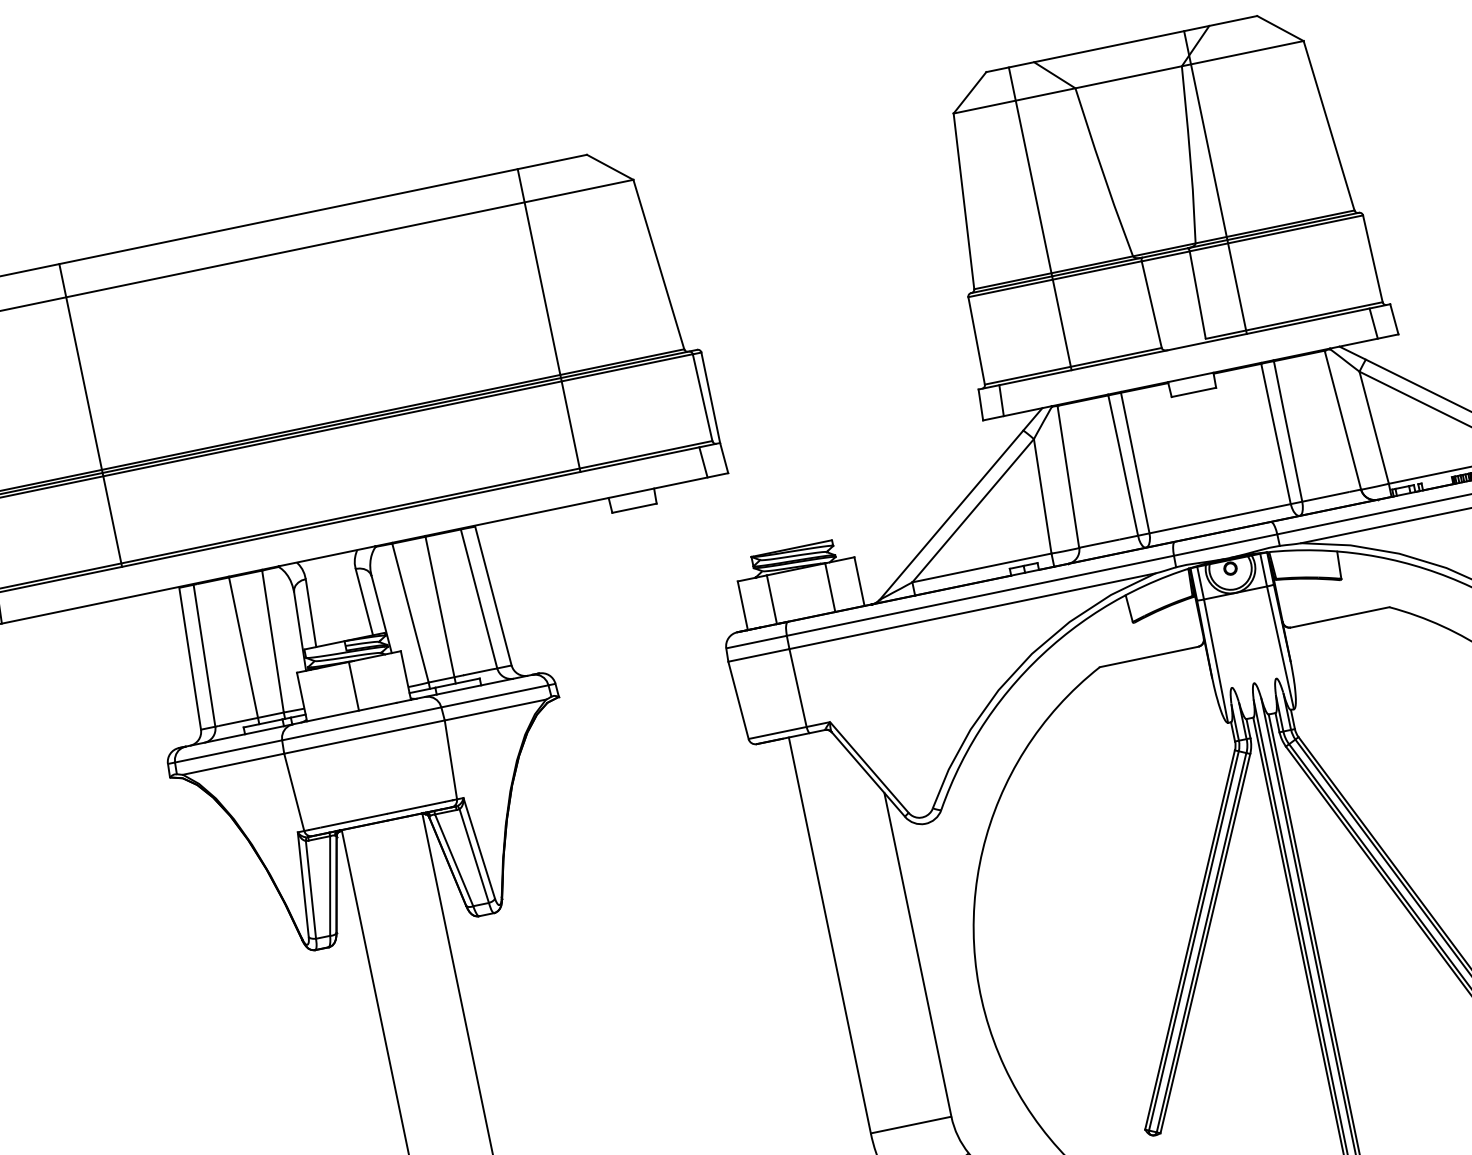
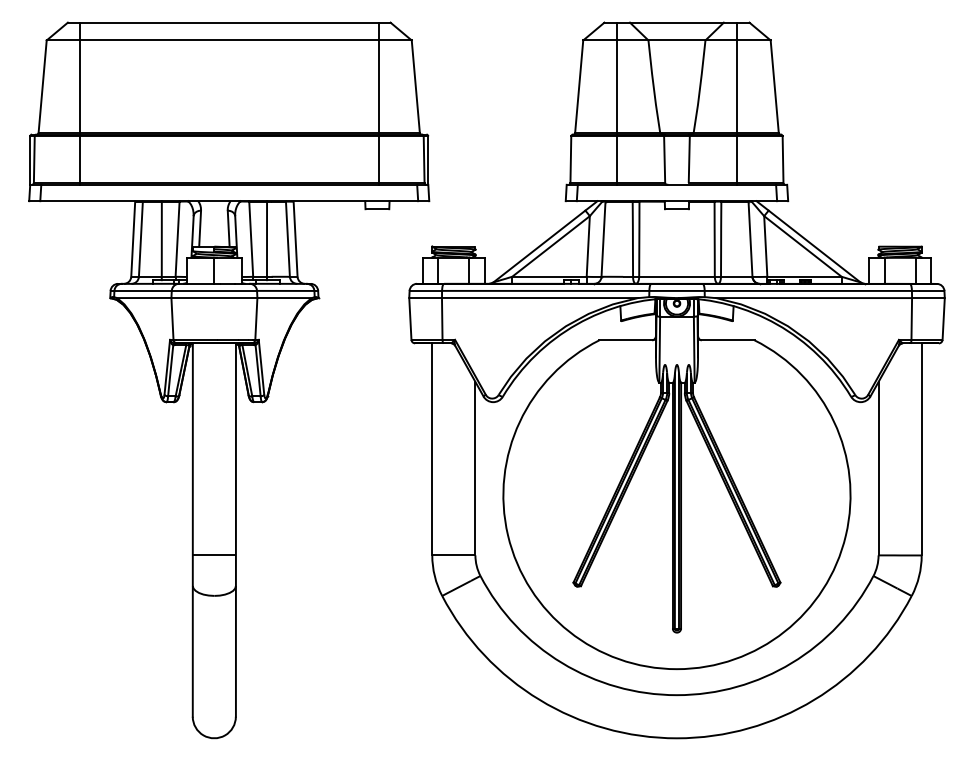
line: (1215, 182) -> (737, 103), moved
line: (549, 320) -> (378, 103), moved
line: (91, 414) -> (80, 103), moved

